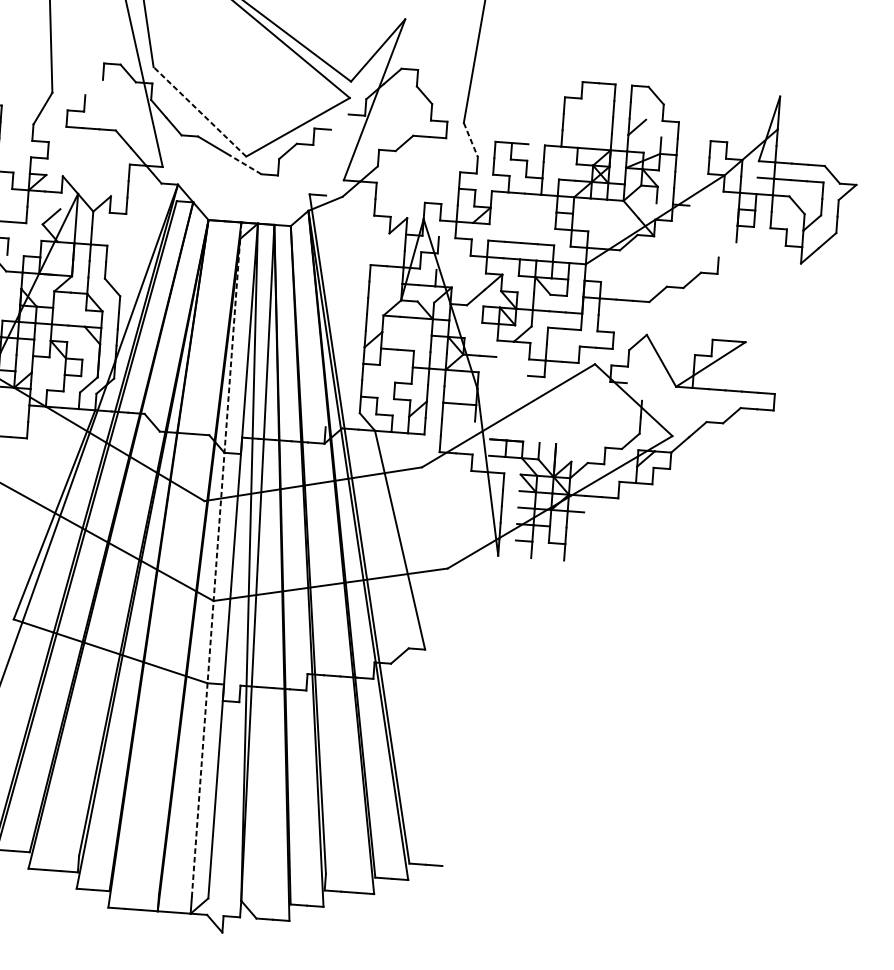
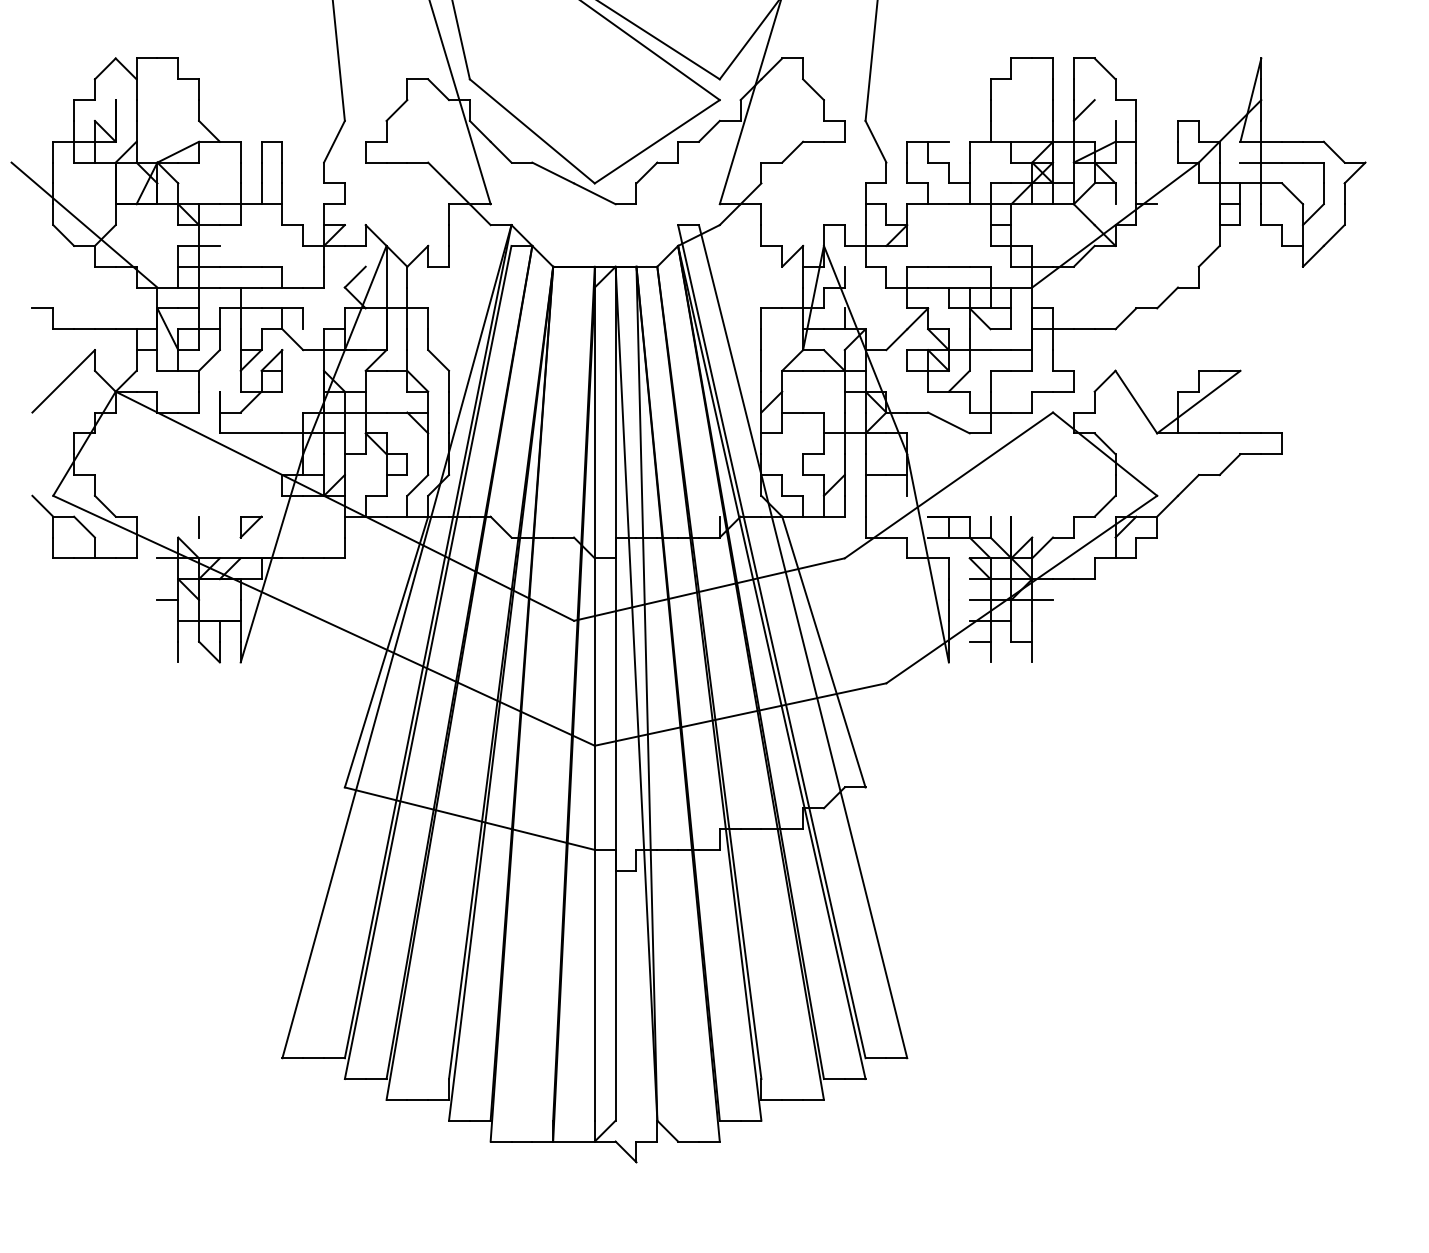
line: (93, 87) -> (396, 110), added
line: (199, 111) -> (531, 131), dashed -> solid
line: (339, 121) -> (708, 130), added
line: (471, 140) -> (876, 142), dashed -> solid
line: (245, 164) -> (594, 193), dashed -> solid
line: (727, 249) -> (1208, 255), added
line: (511, 366) -> (948, 422), added
line: (633, 391) -> (1104, 443), added
line: (383, 530) -> (802, 641), added
line: (216, 559) -> (594, 693), dashed -> solid

